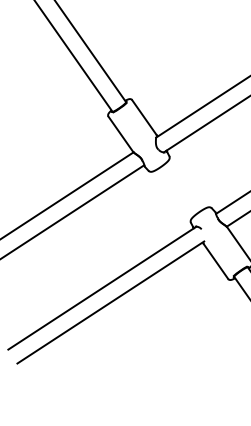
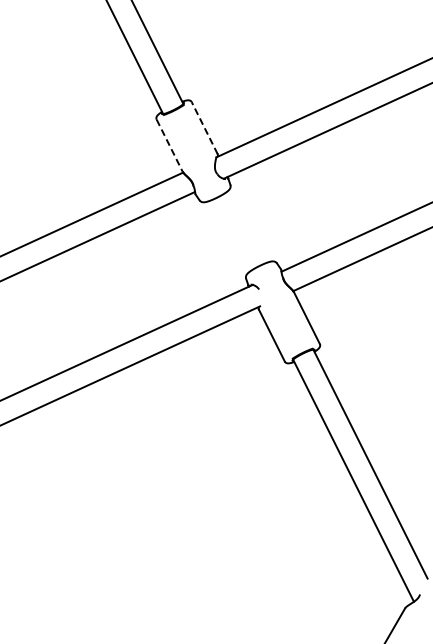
line: (144, 117) -> (204, 127), solid -> dashed
line: (120, 134) -> (169, 146), solid -> dashed

